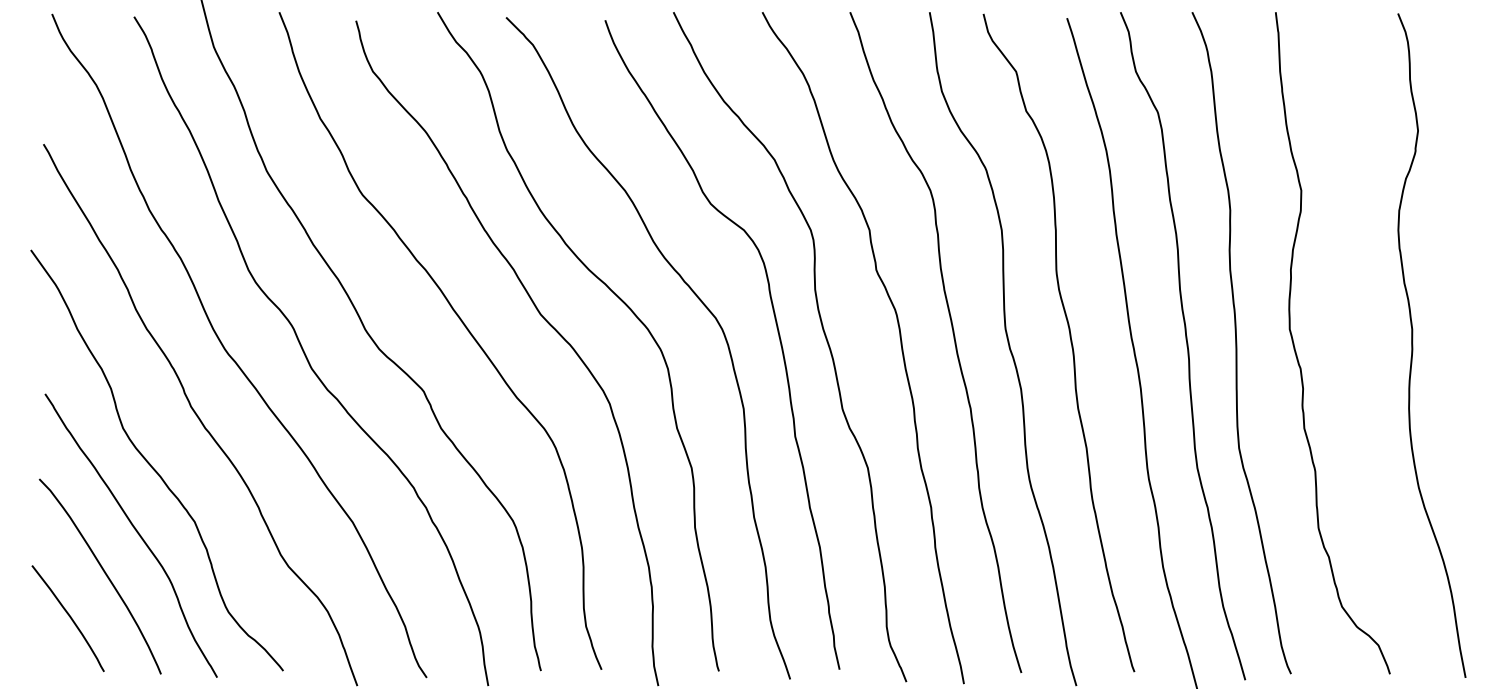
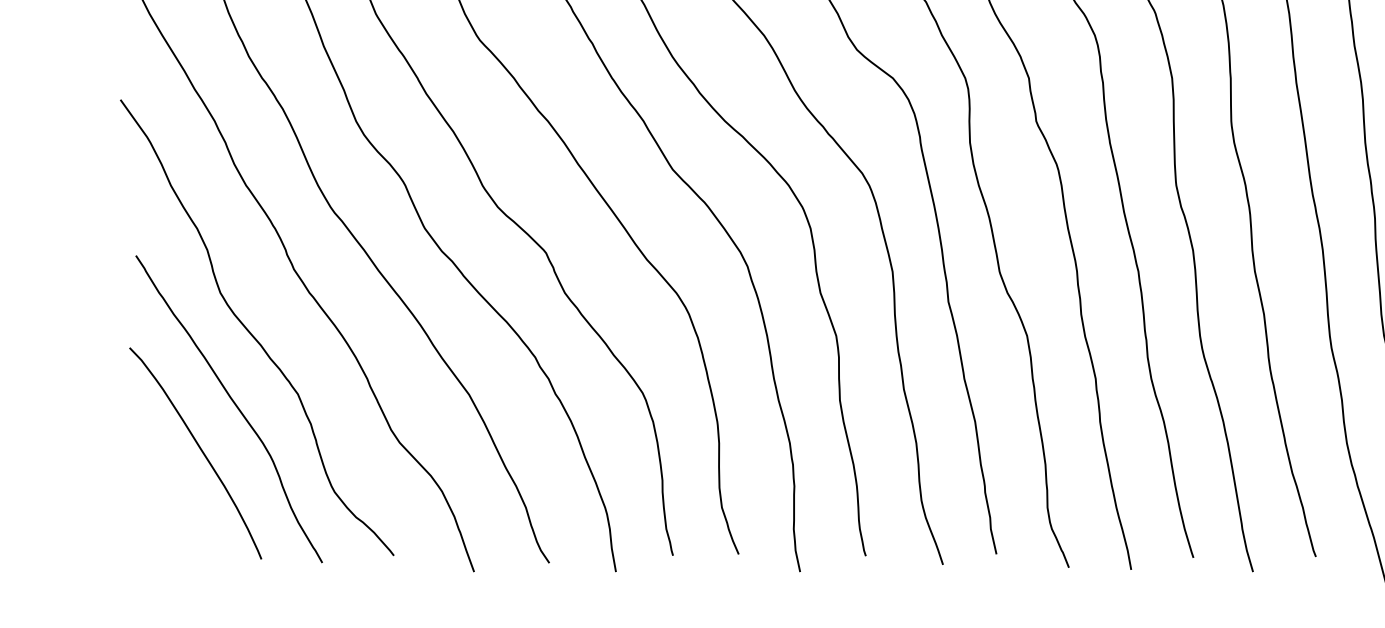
curve: (68, 616) -> (161, 496), removed

